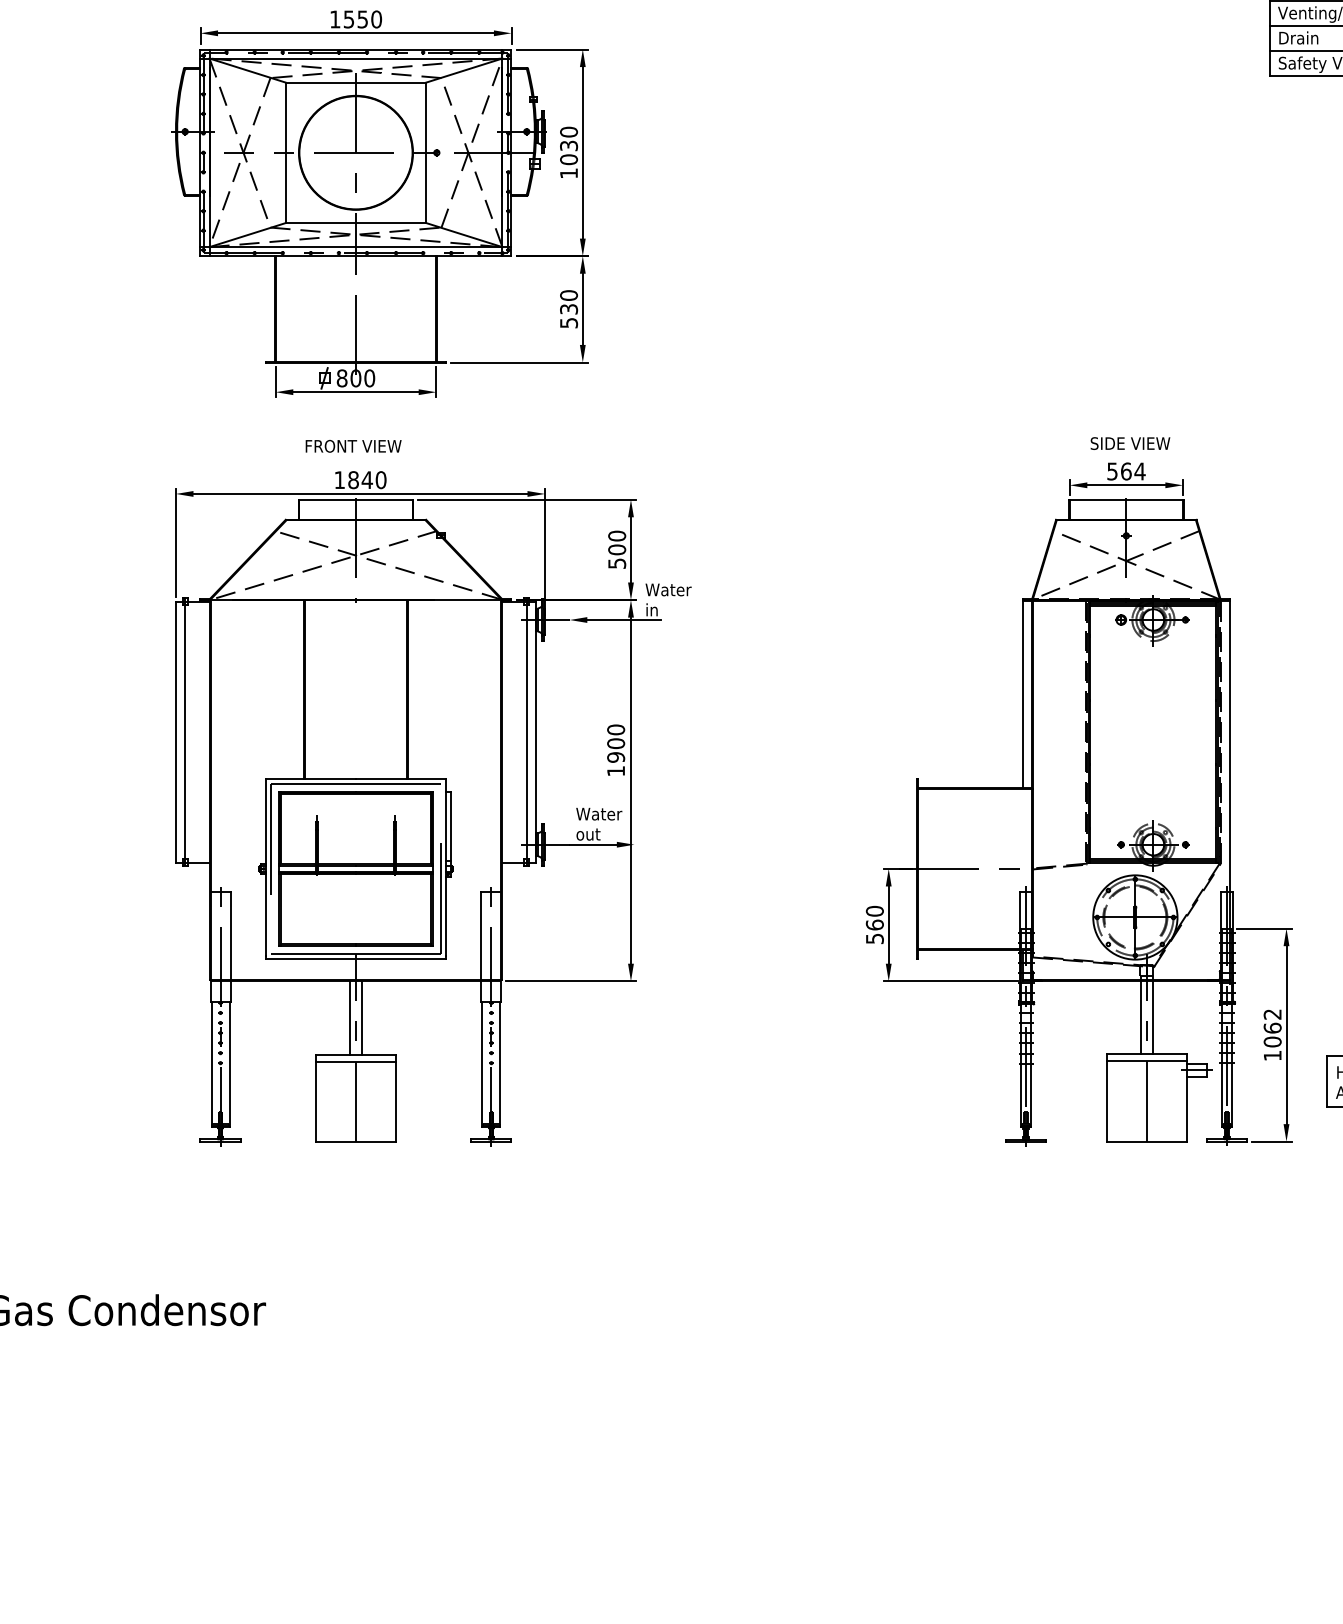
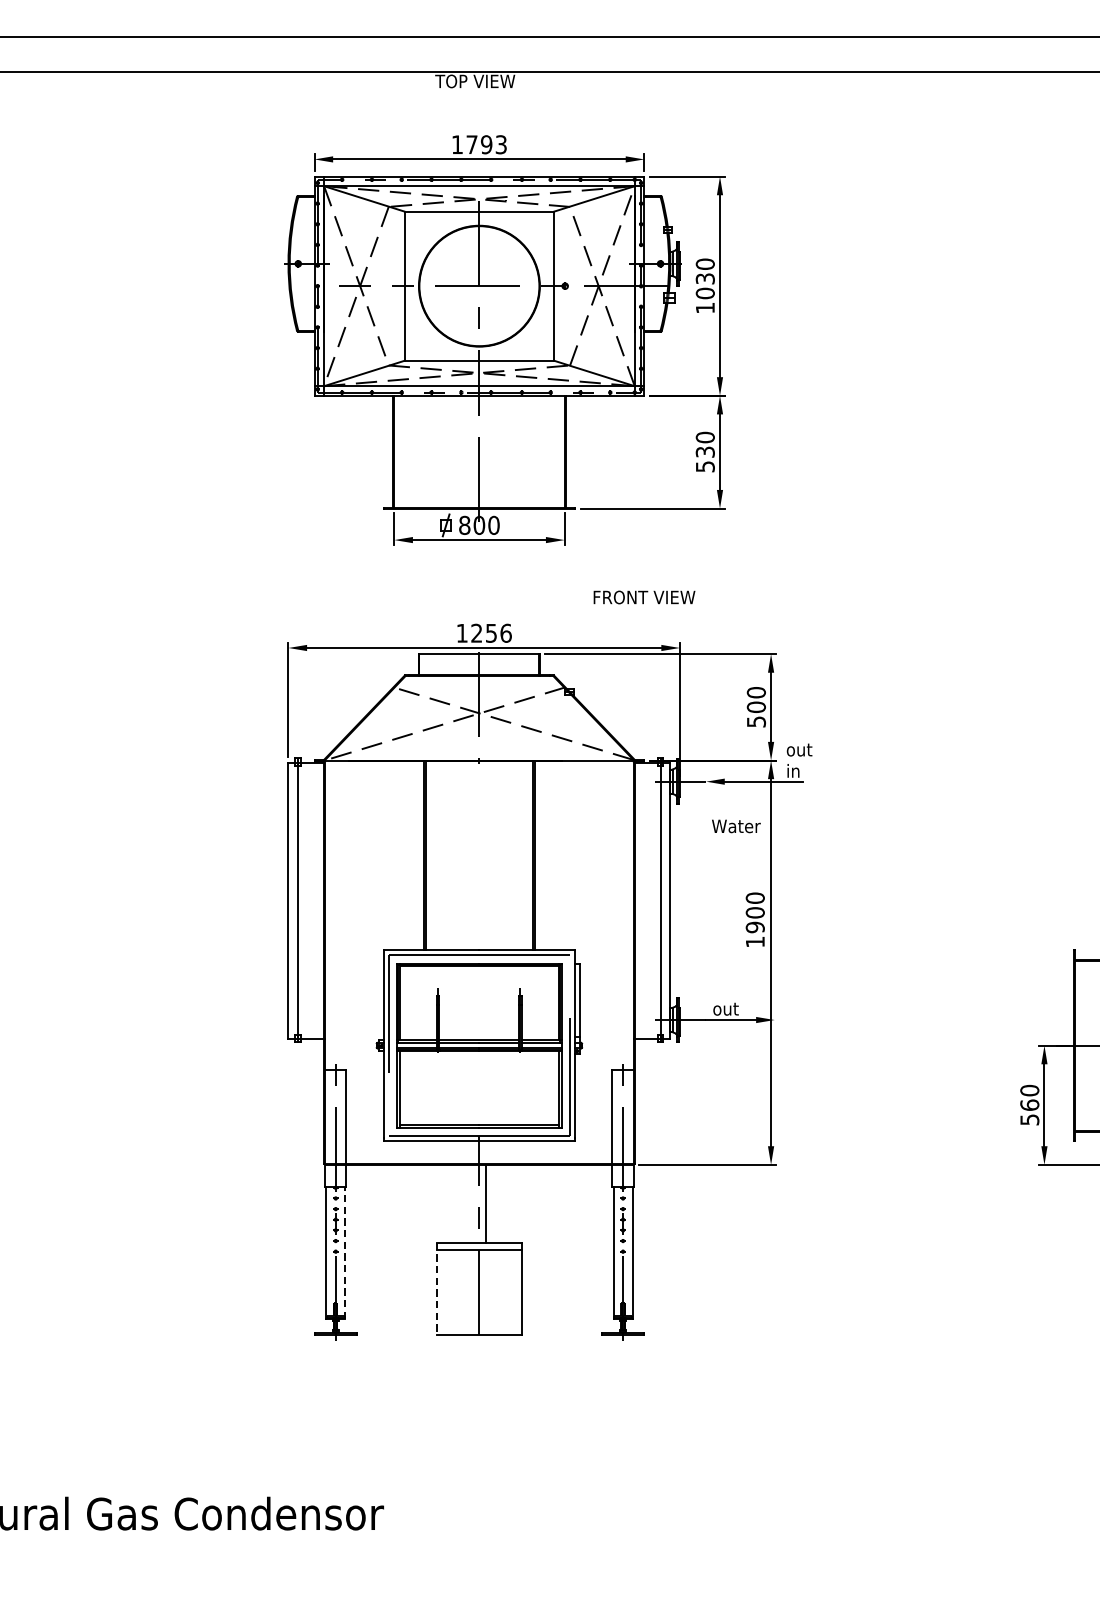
text: (362, 19) -> (486, 144), 1550 -> 1793
text: (353, 446) -> (644, 597), moved
text: (367, 480) -> (491, 633), 1840 -> 1256
text: (668, 589) -> (810, 749), Water -> out
text: (599, 813) -> (736, 825), moved
line: (349, 1017) -> (472, 1203), removed
line: (229, 1063) -> (345, 1252), solid -> dashed
line: (315, 1098) -> (436, 1289), solid -> dashed

